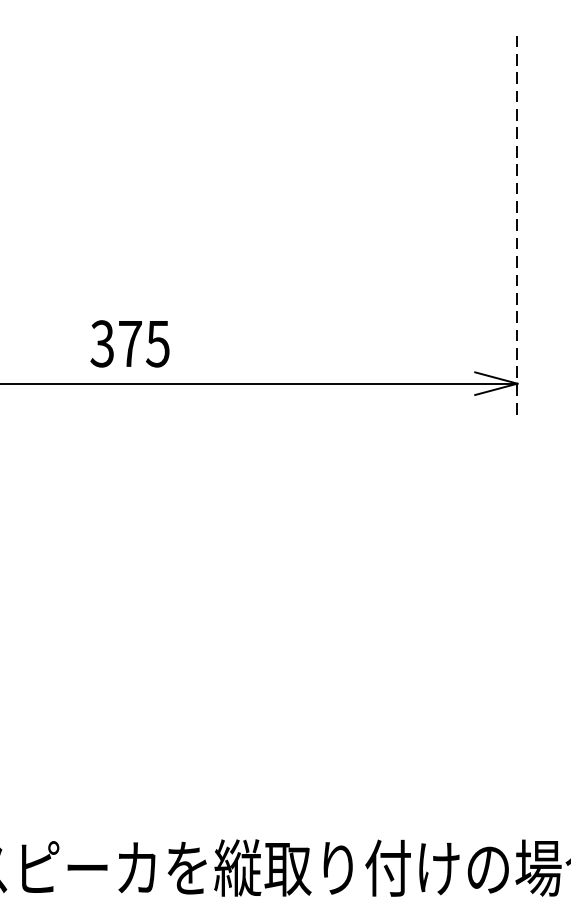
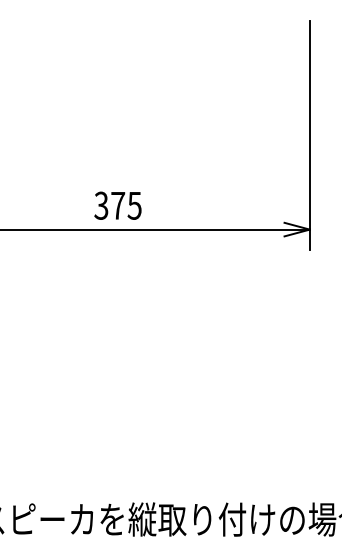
line: (516, 228) -> (309, 136), dashed -> solid
text: (129, 343) -> (117, 205), moved

